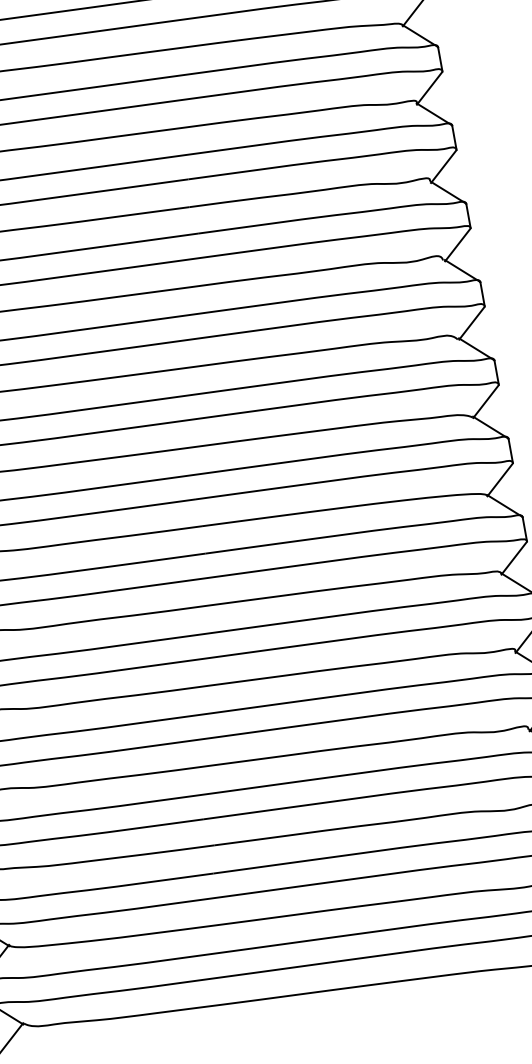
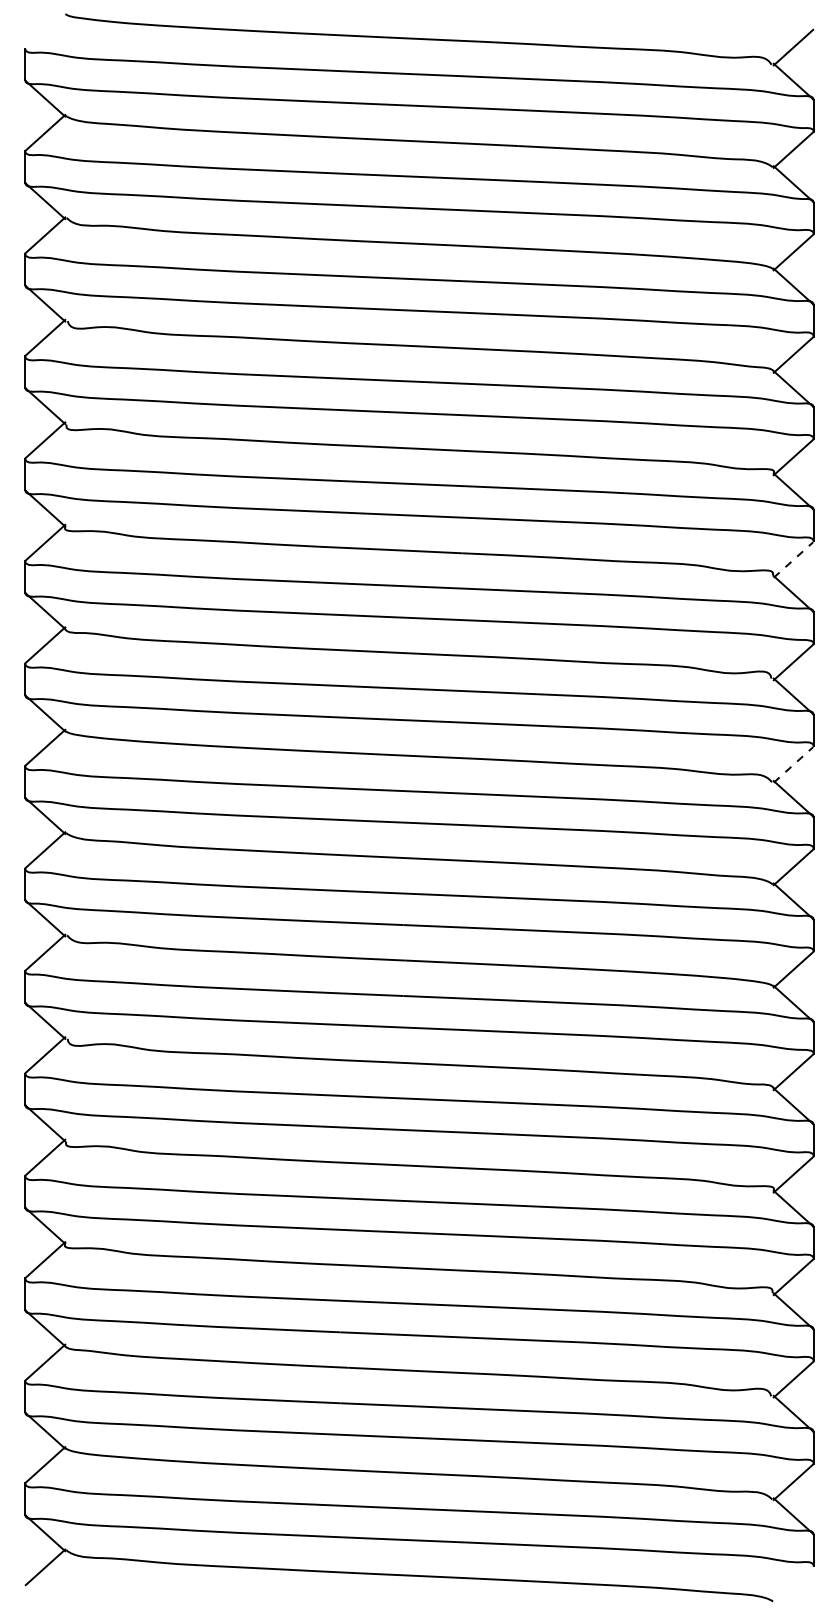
line: (443, 166) -> (793, 559), solid -> dashed
line: (471, 323) -> (793, 764), solid -> dashed

